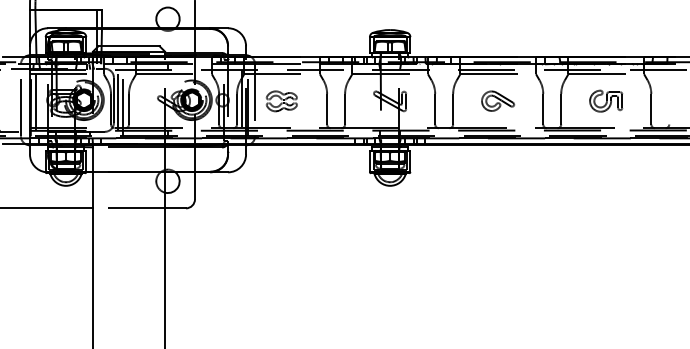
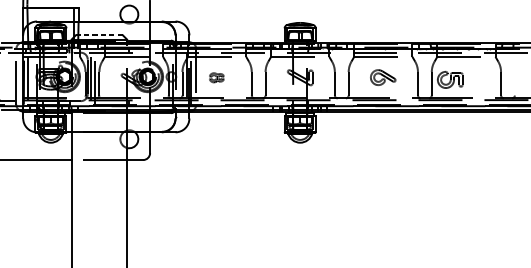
line: (129, 46) -> (99, 35), solid -> dashed
part: (606, 100) -> (450, 79), moved
part: (281, 101) -> (216, 77), size x0.6

